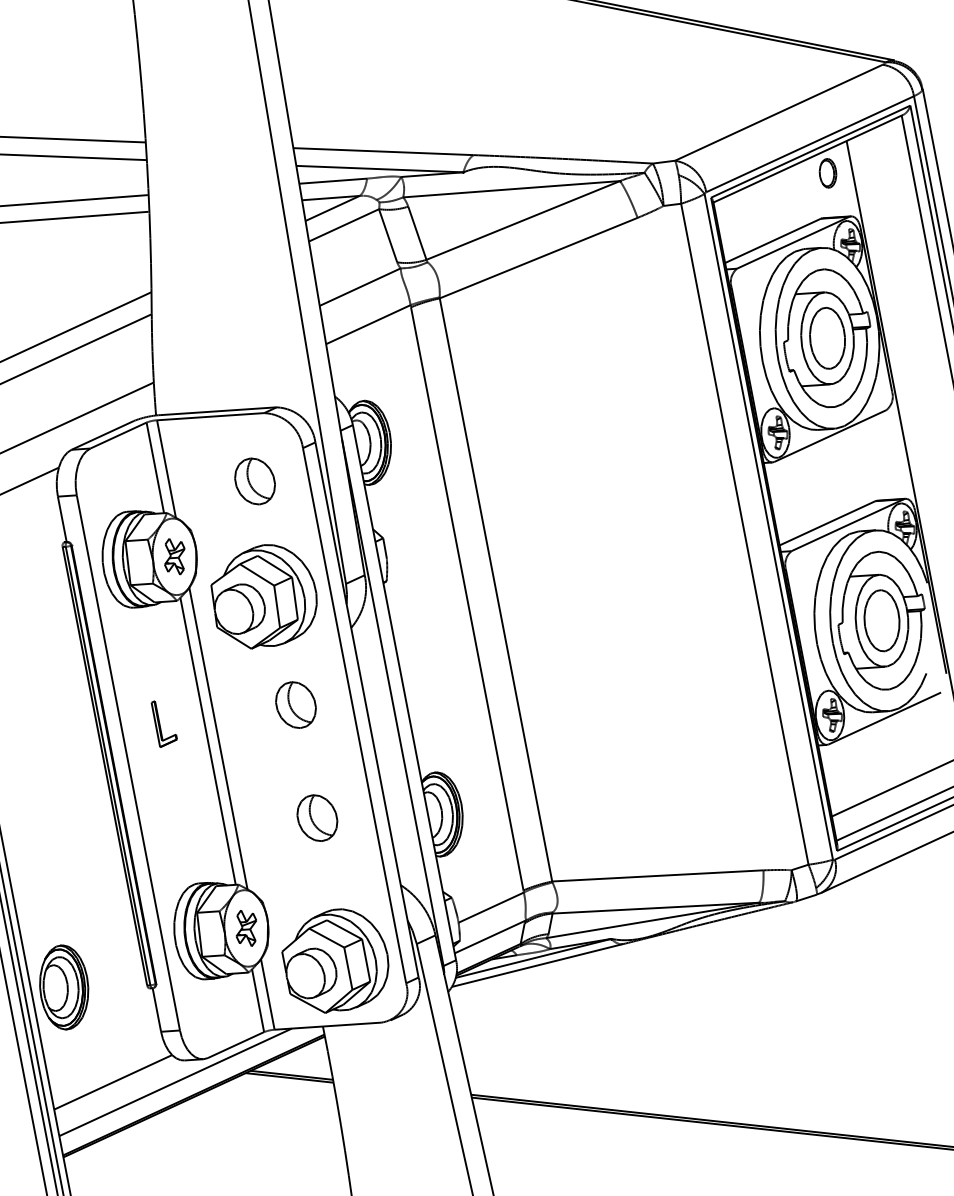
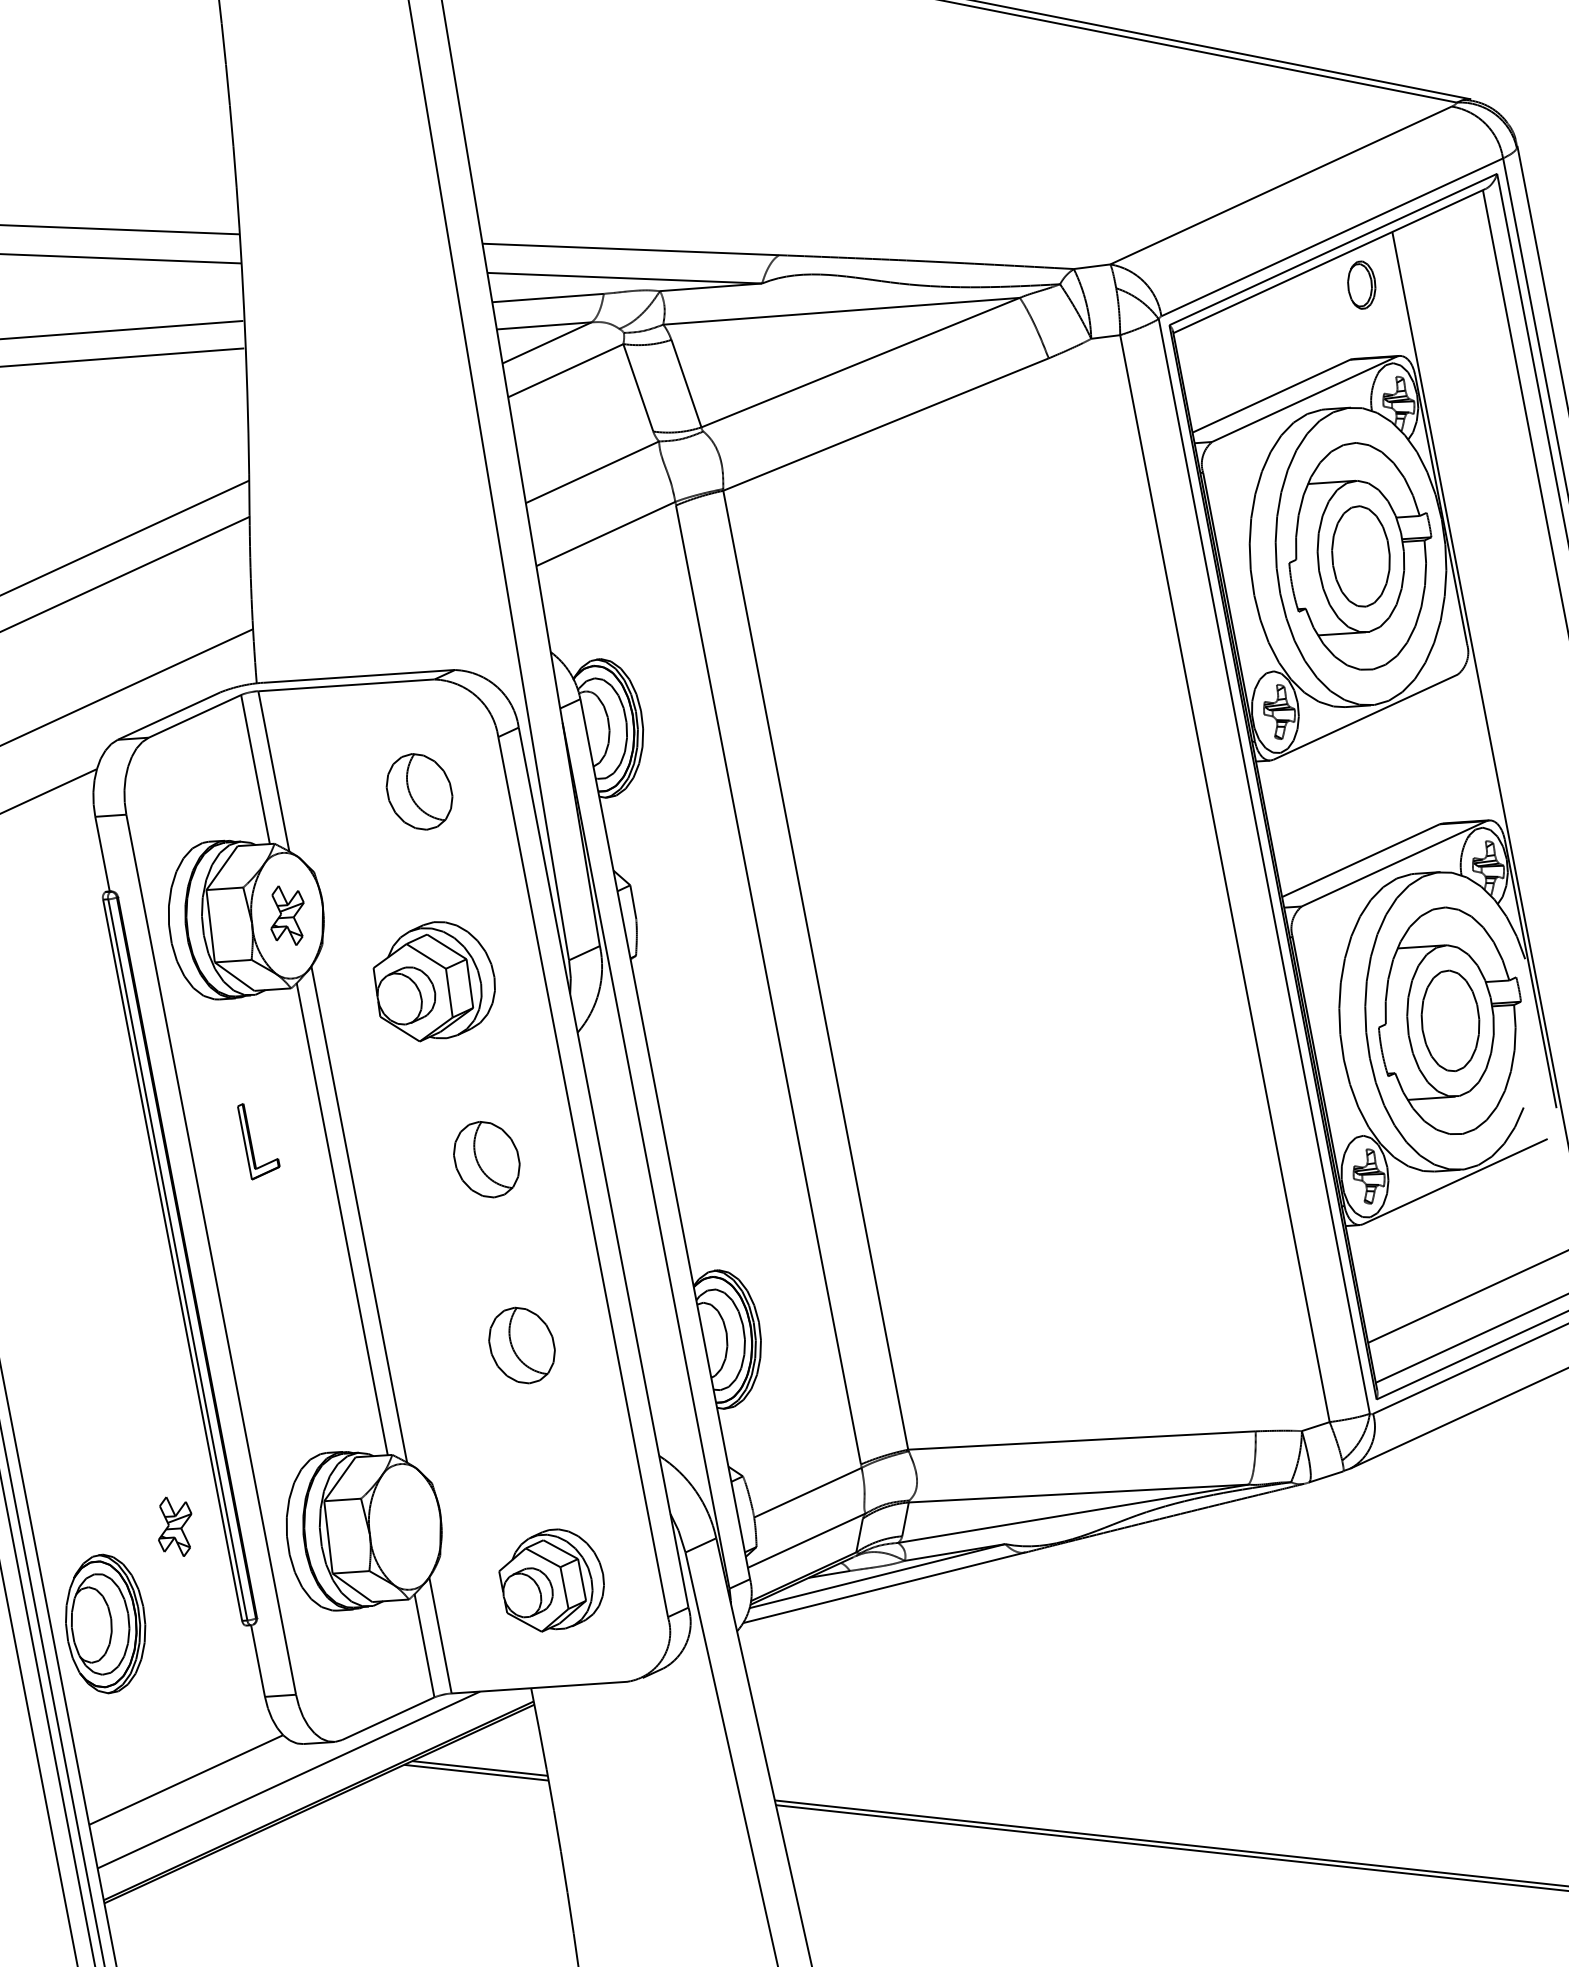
part: (263, 596) -> (433, 981), size x0.7
part: (163, 723) -> (257, 1140), moved
part: (245, 928) -> (173, 1527), moved
part: (335, 960) -> (551, 1579), size x0.6

